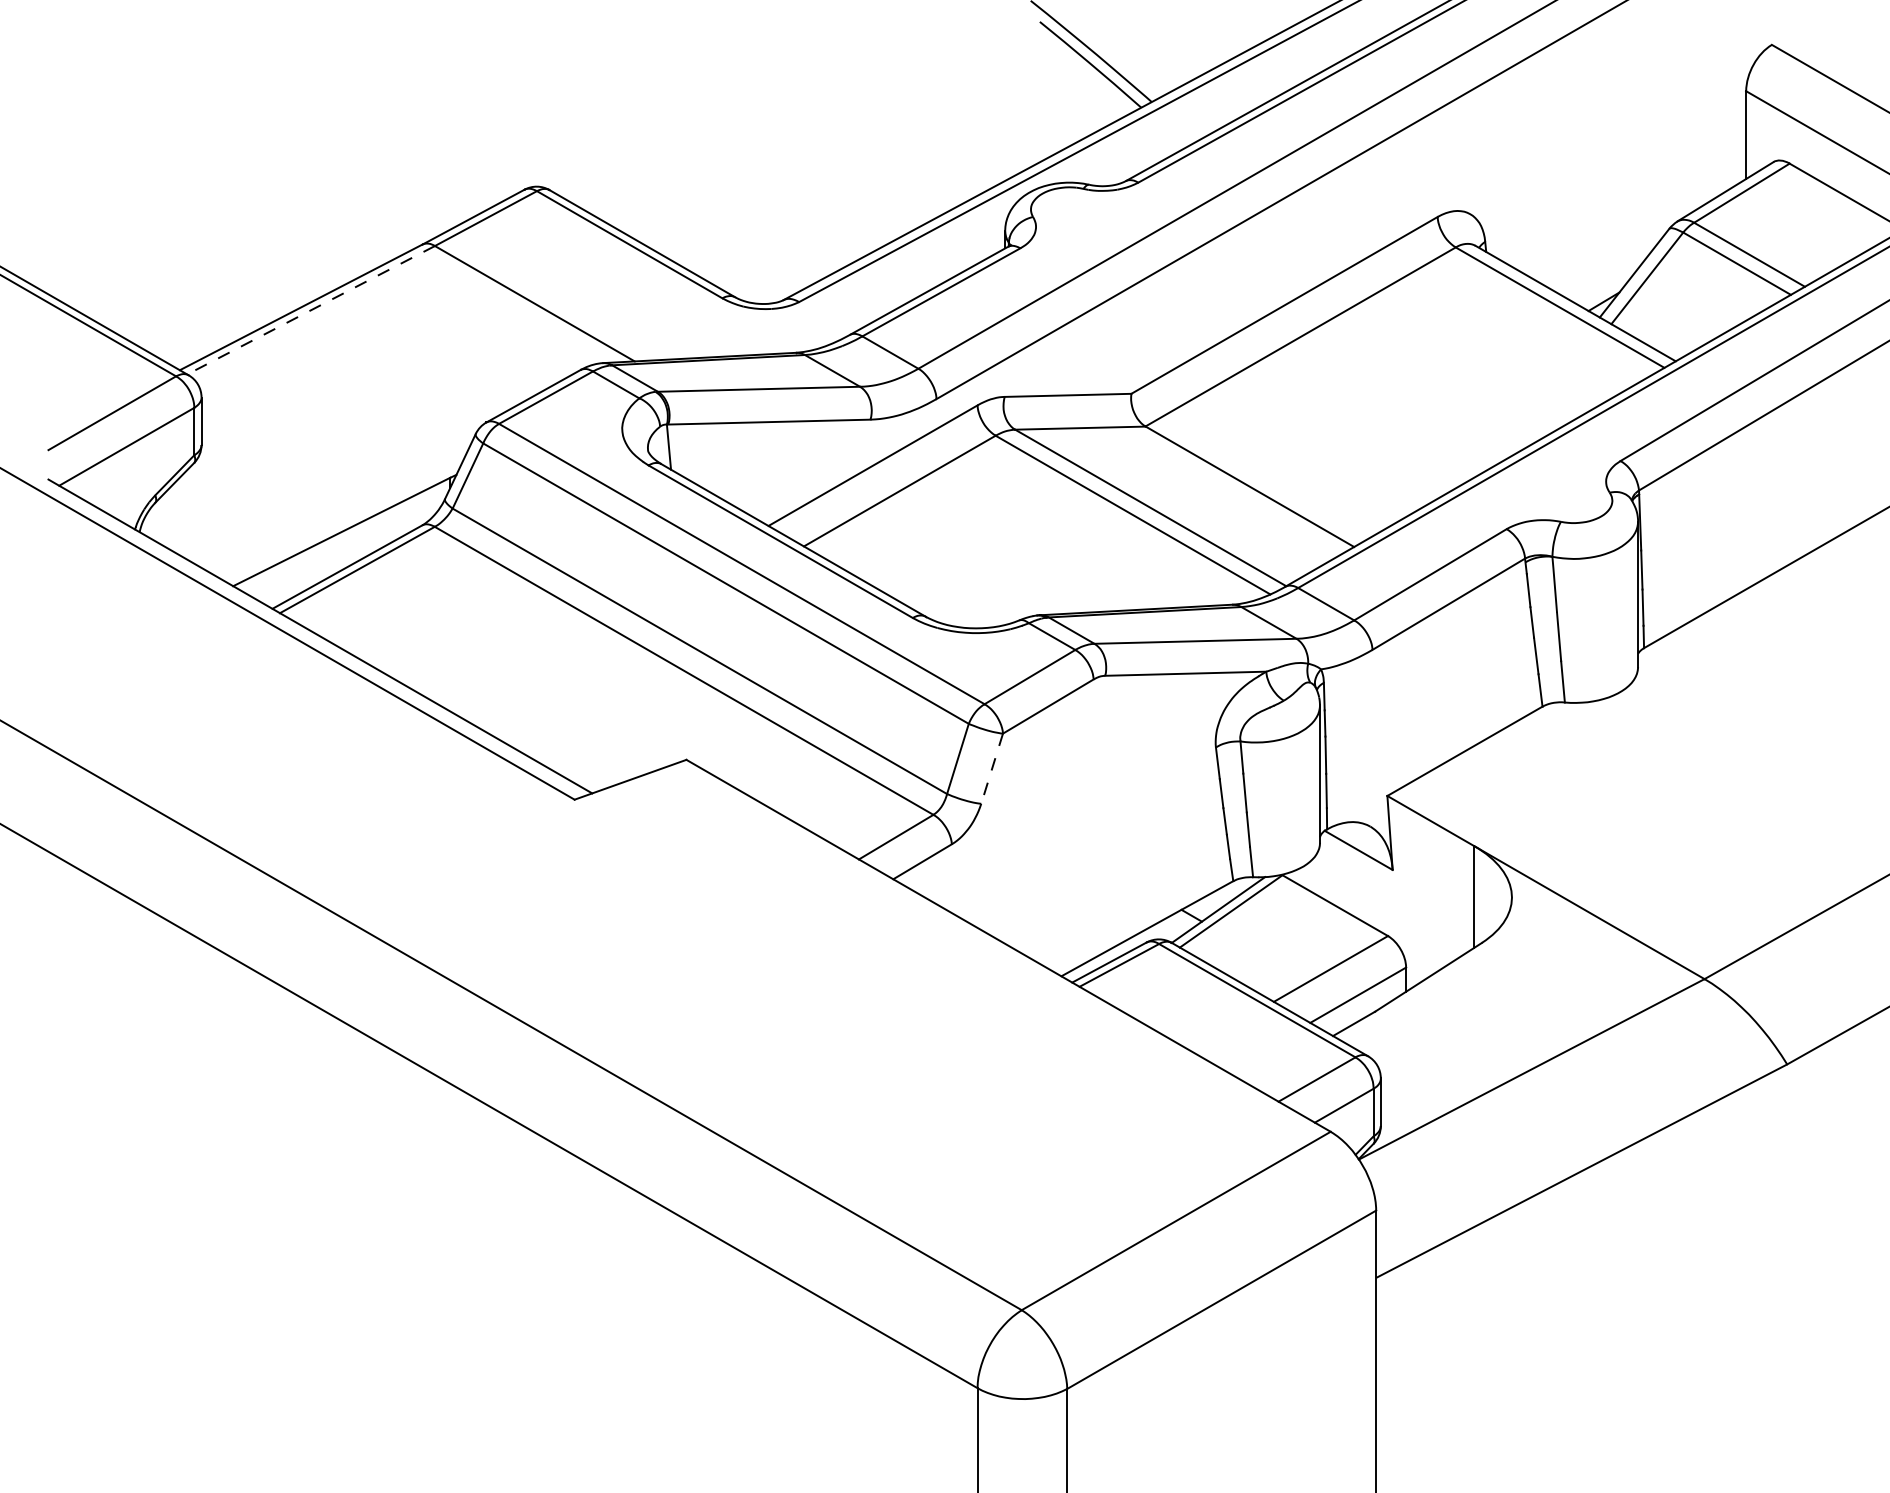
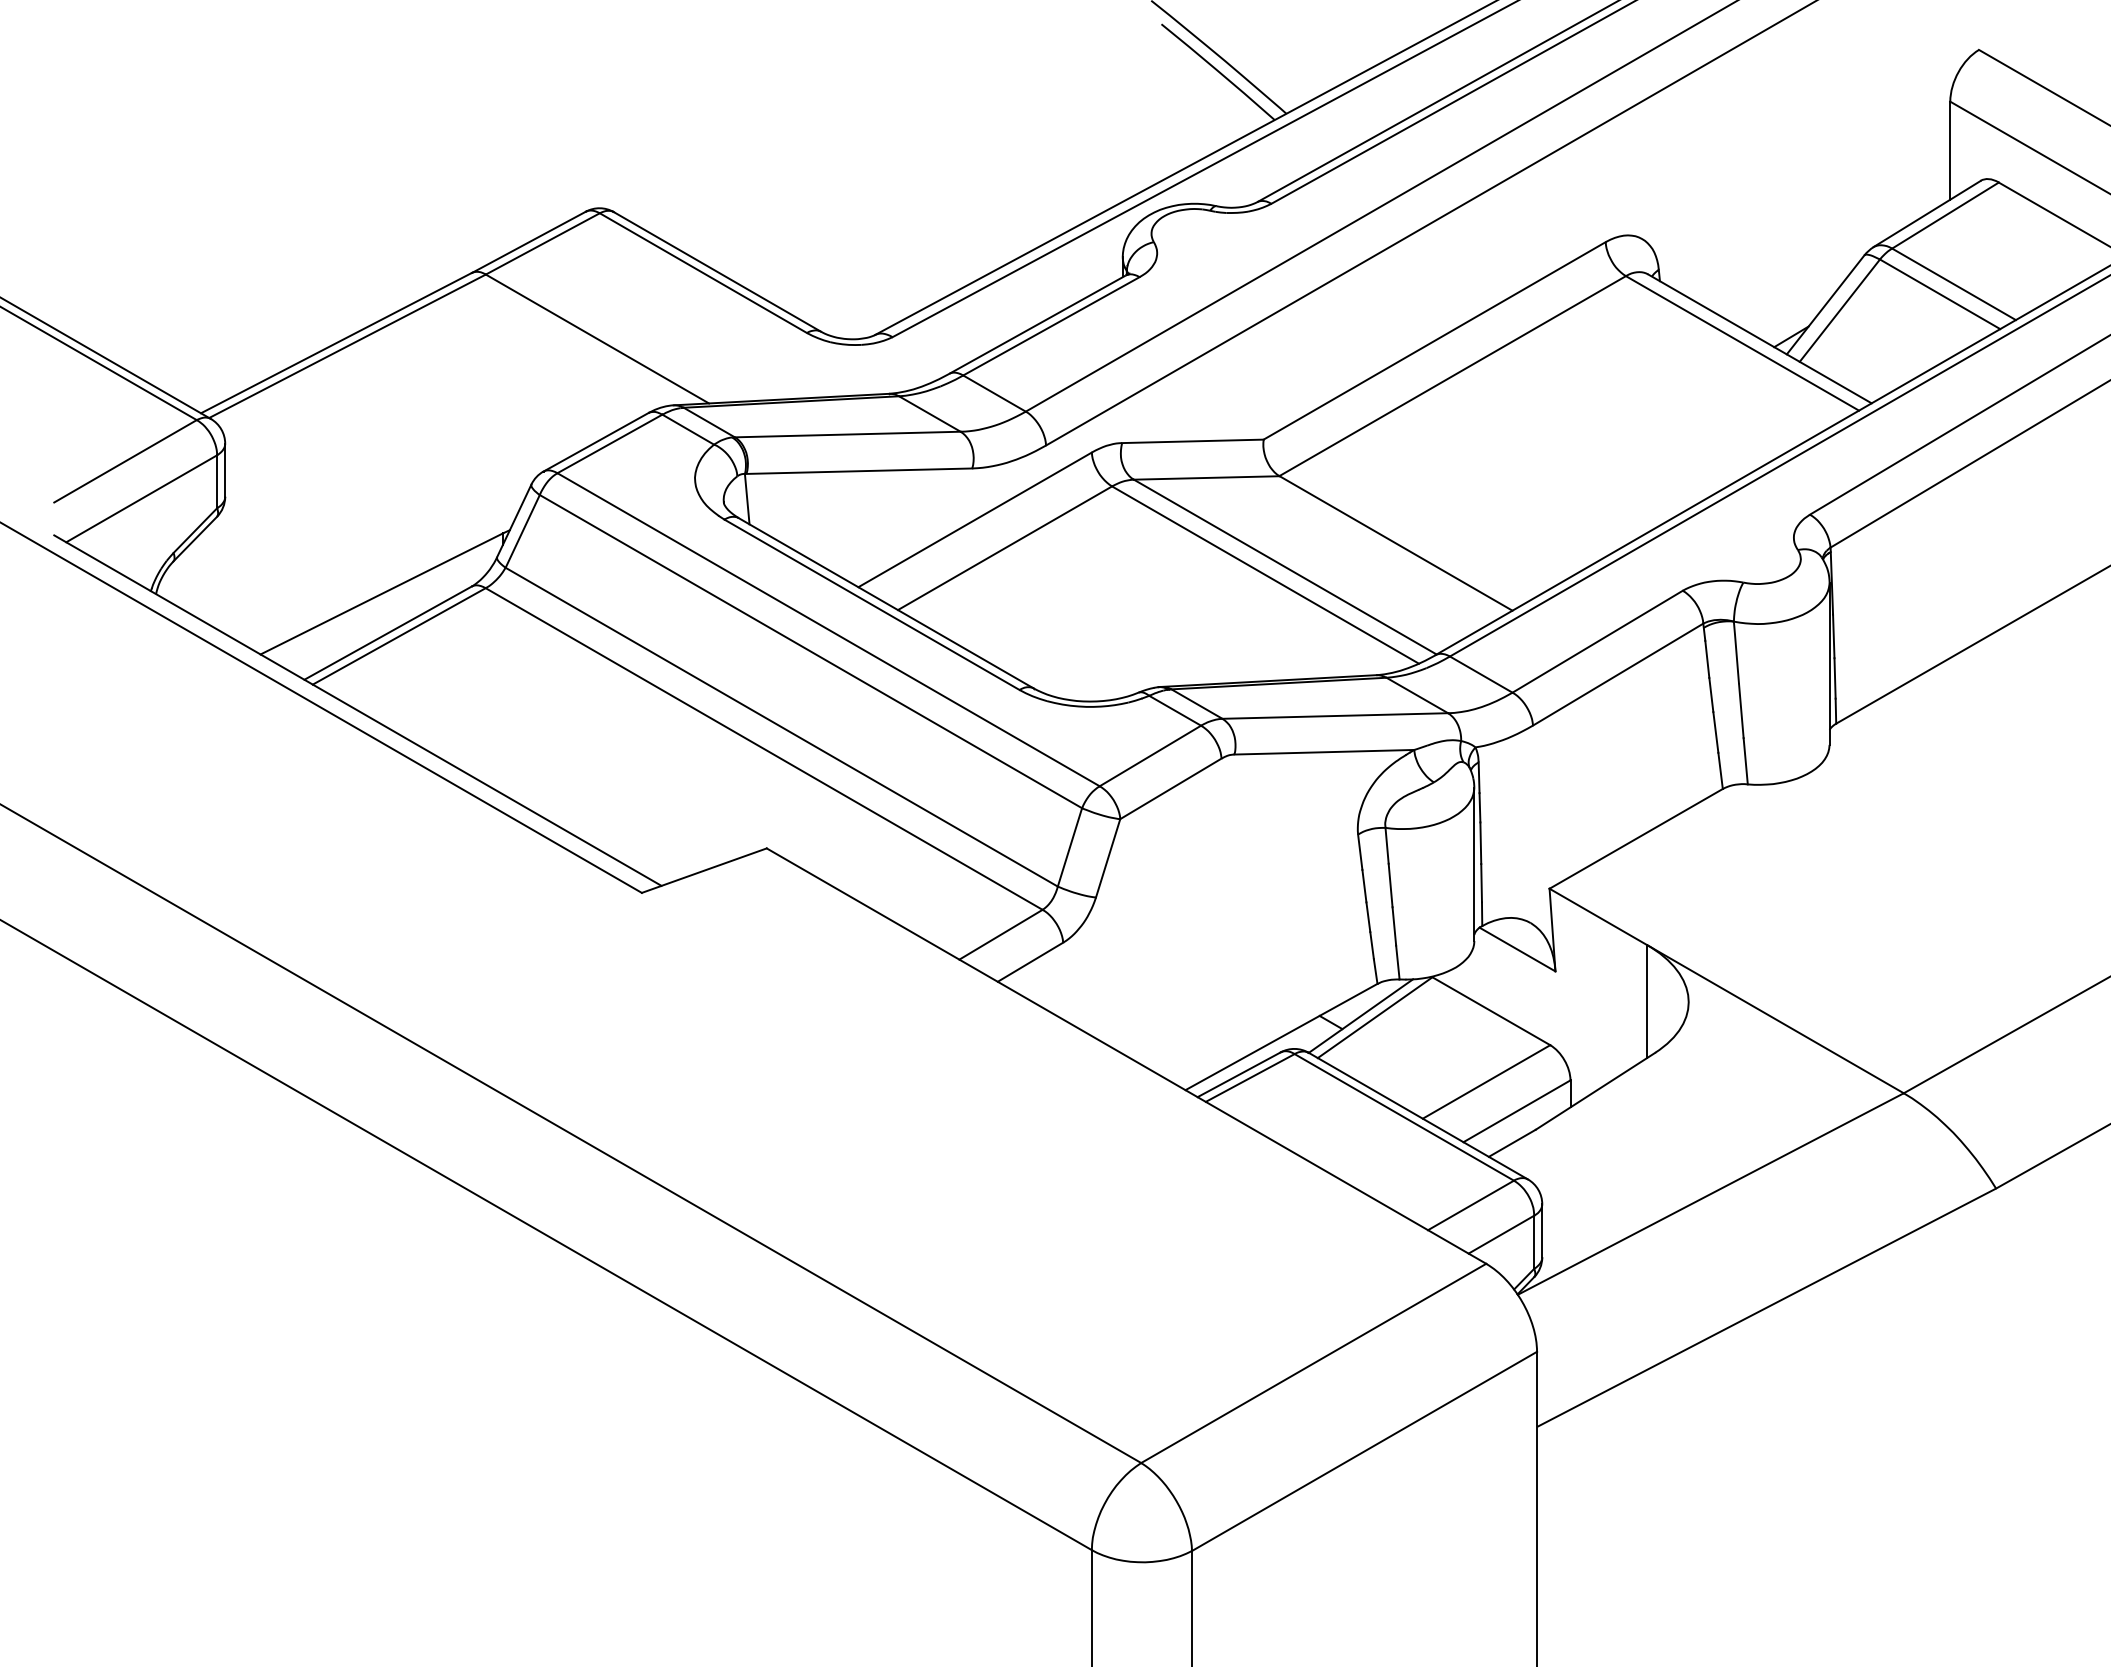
line: (311, 310) -> (347, 346), dashed -> solid
line: (992, 768) -> (1108, 858), dashed -> solid

